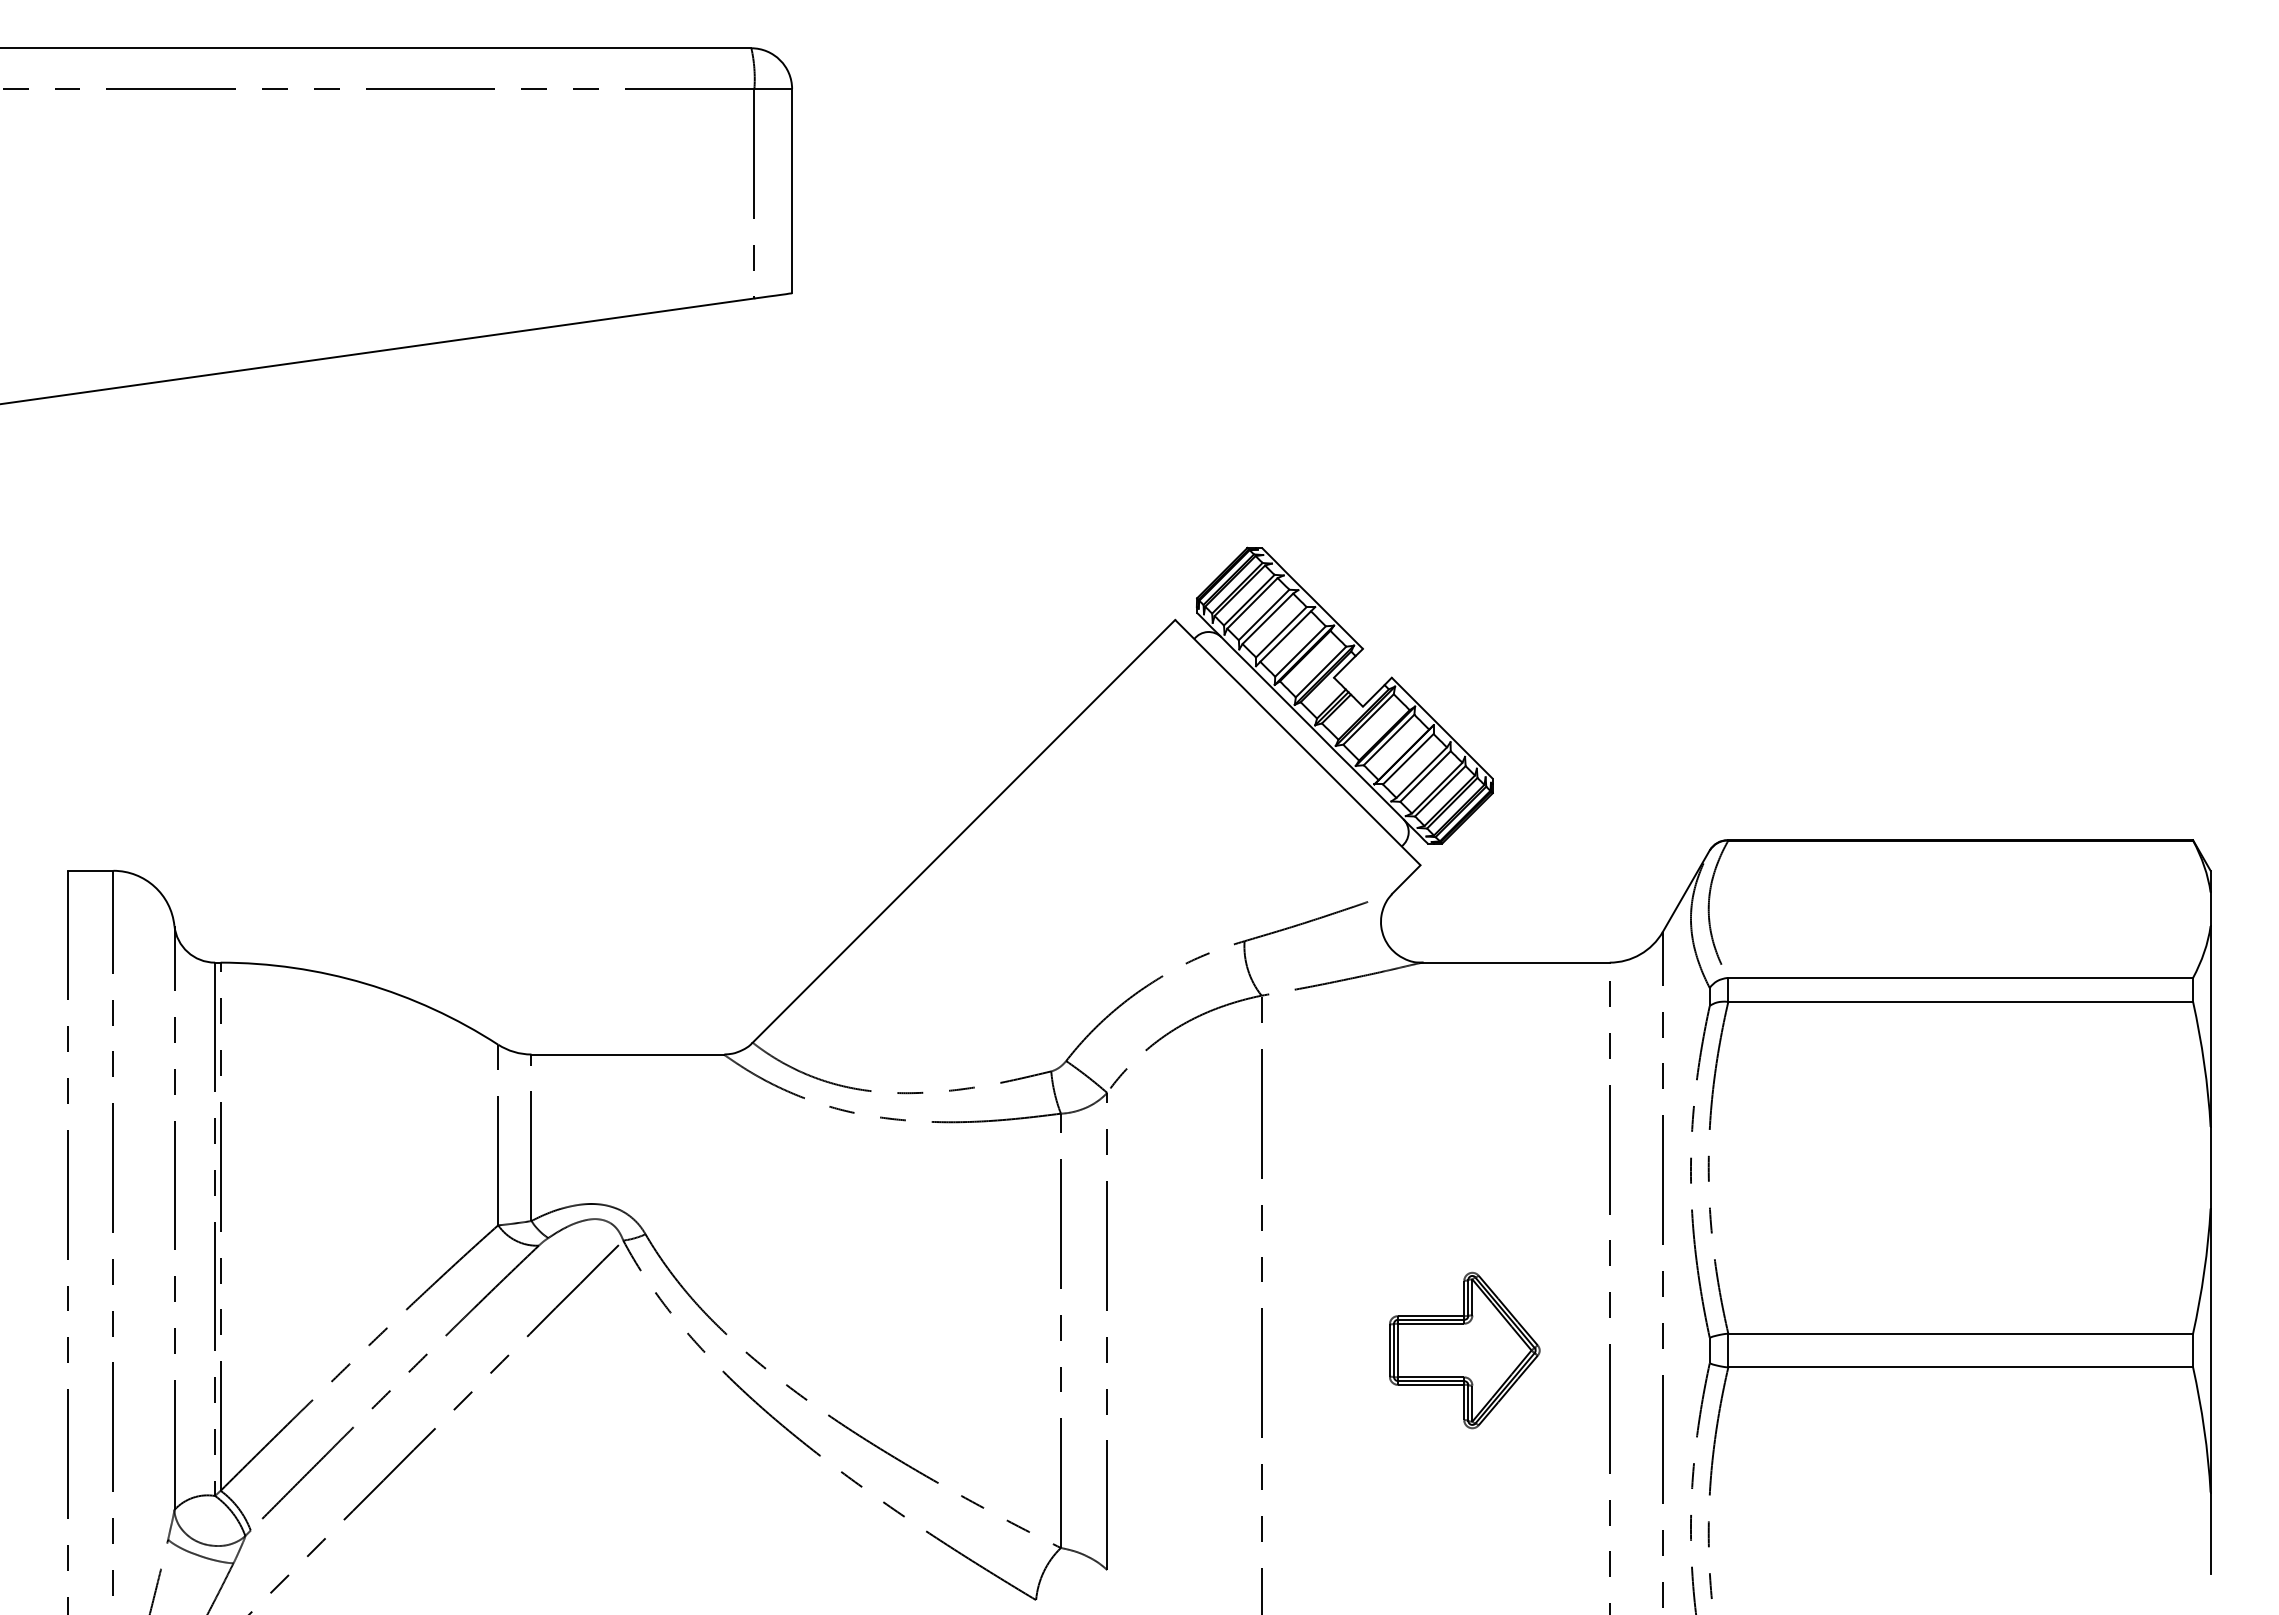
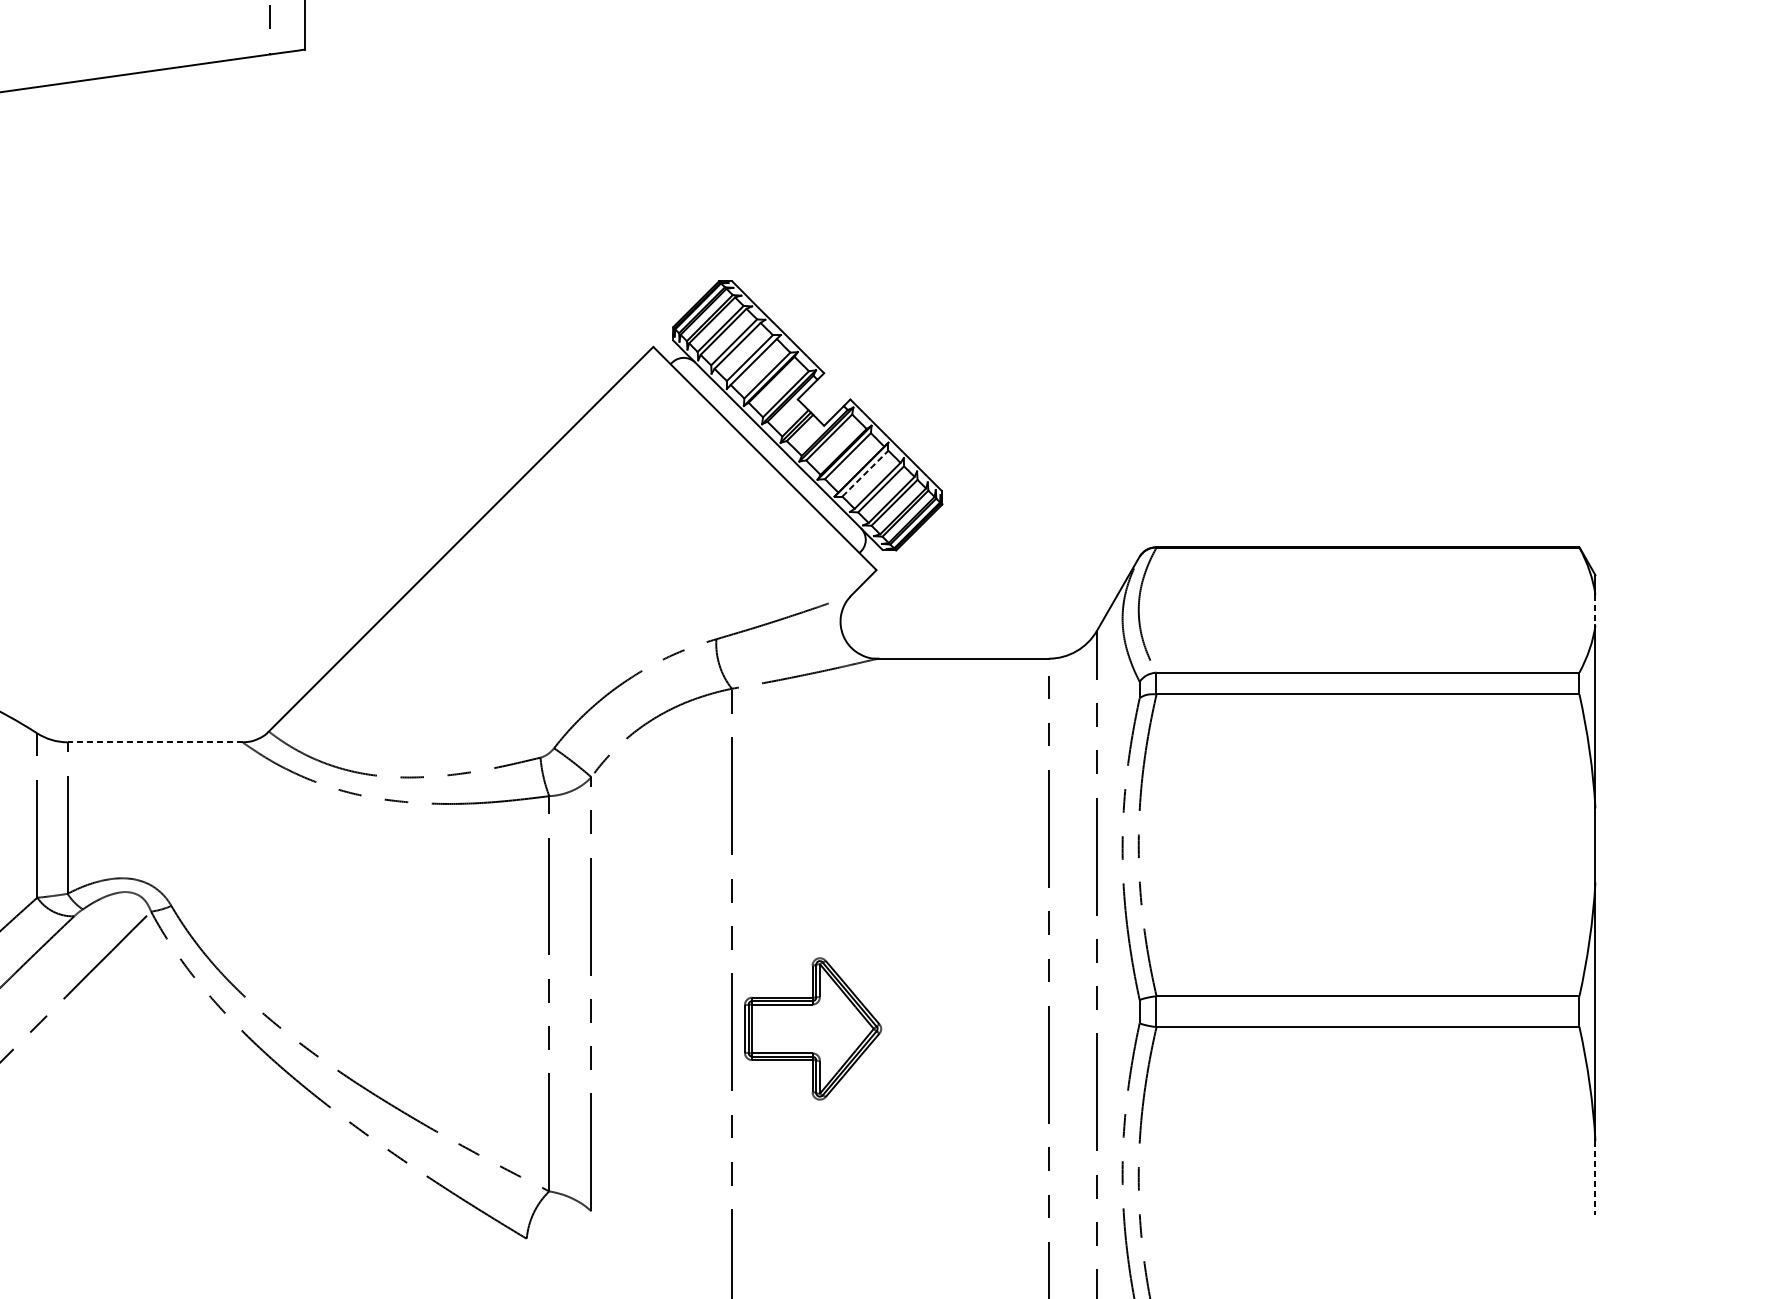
line: (1408, 759) -> (865, 473), solid -> dashed
line: (2210, 909) -> (1595, 610), solid -> dashed
line: (627, 1054) -> (154, 742), solid -> dashed
part: (1464, 1350) -> (812, 1028), moved
line: (2210, 1533) -> (1595, 1178), solid -> dashed

